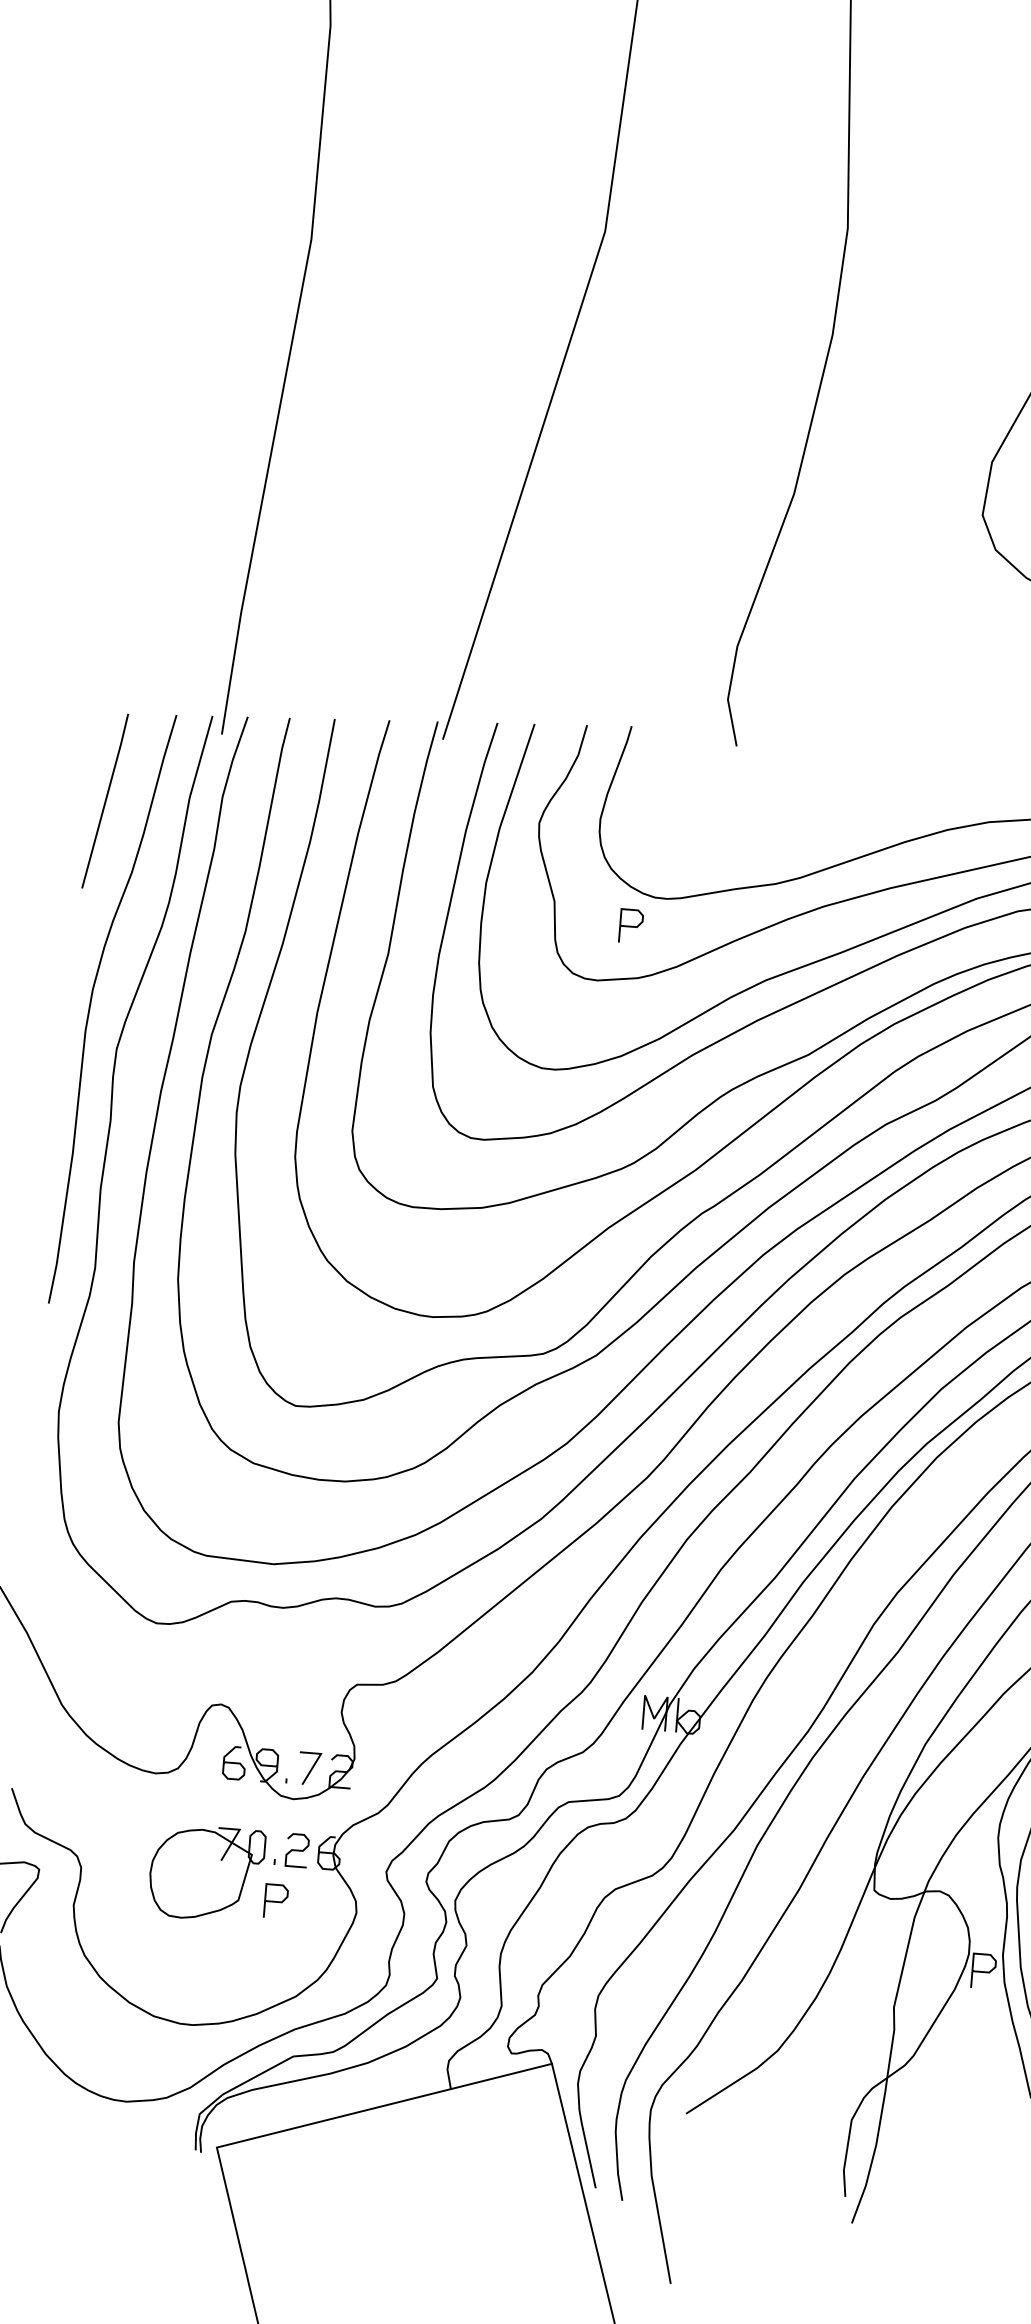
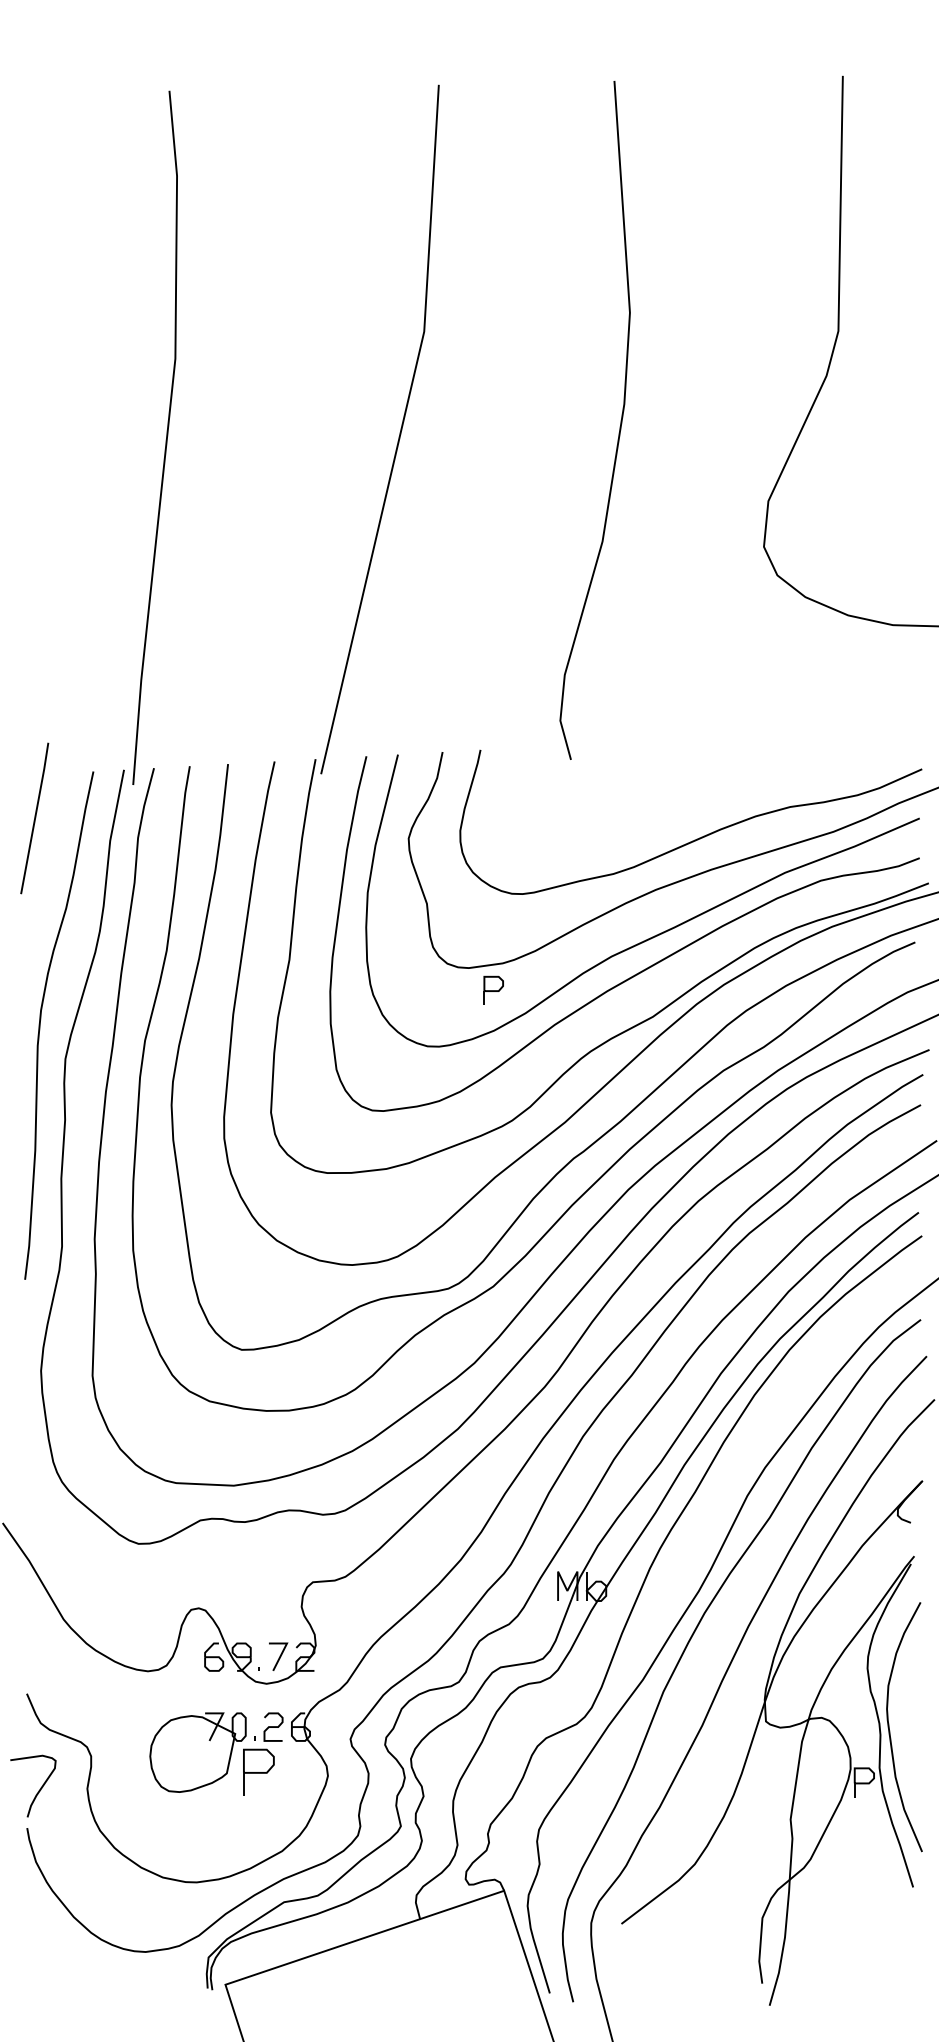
line: (104, 801) -> (34, 818), moved
part: (631, 924) -> (493, 989), moved
part: (275, 1899) -> (258, 1770), size x1.6

